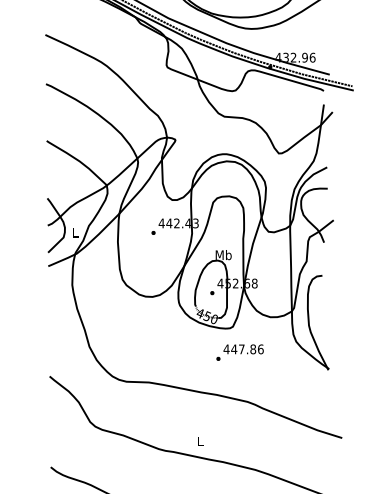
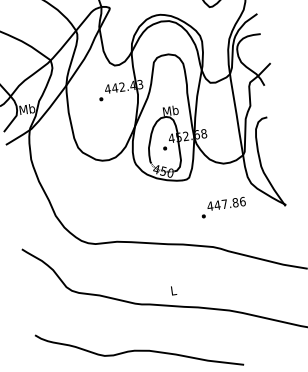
text: (75, 232) -> (27, 109), L -> Mb
text: (239, 352) -> (222, 207), moved

